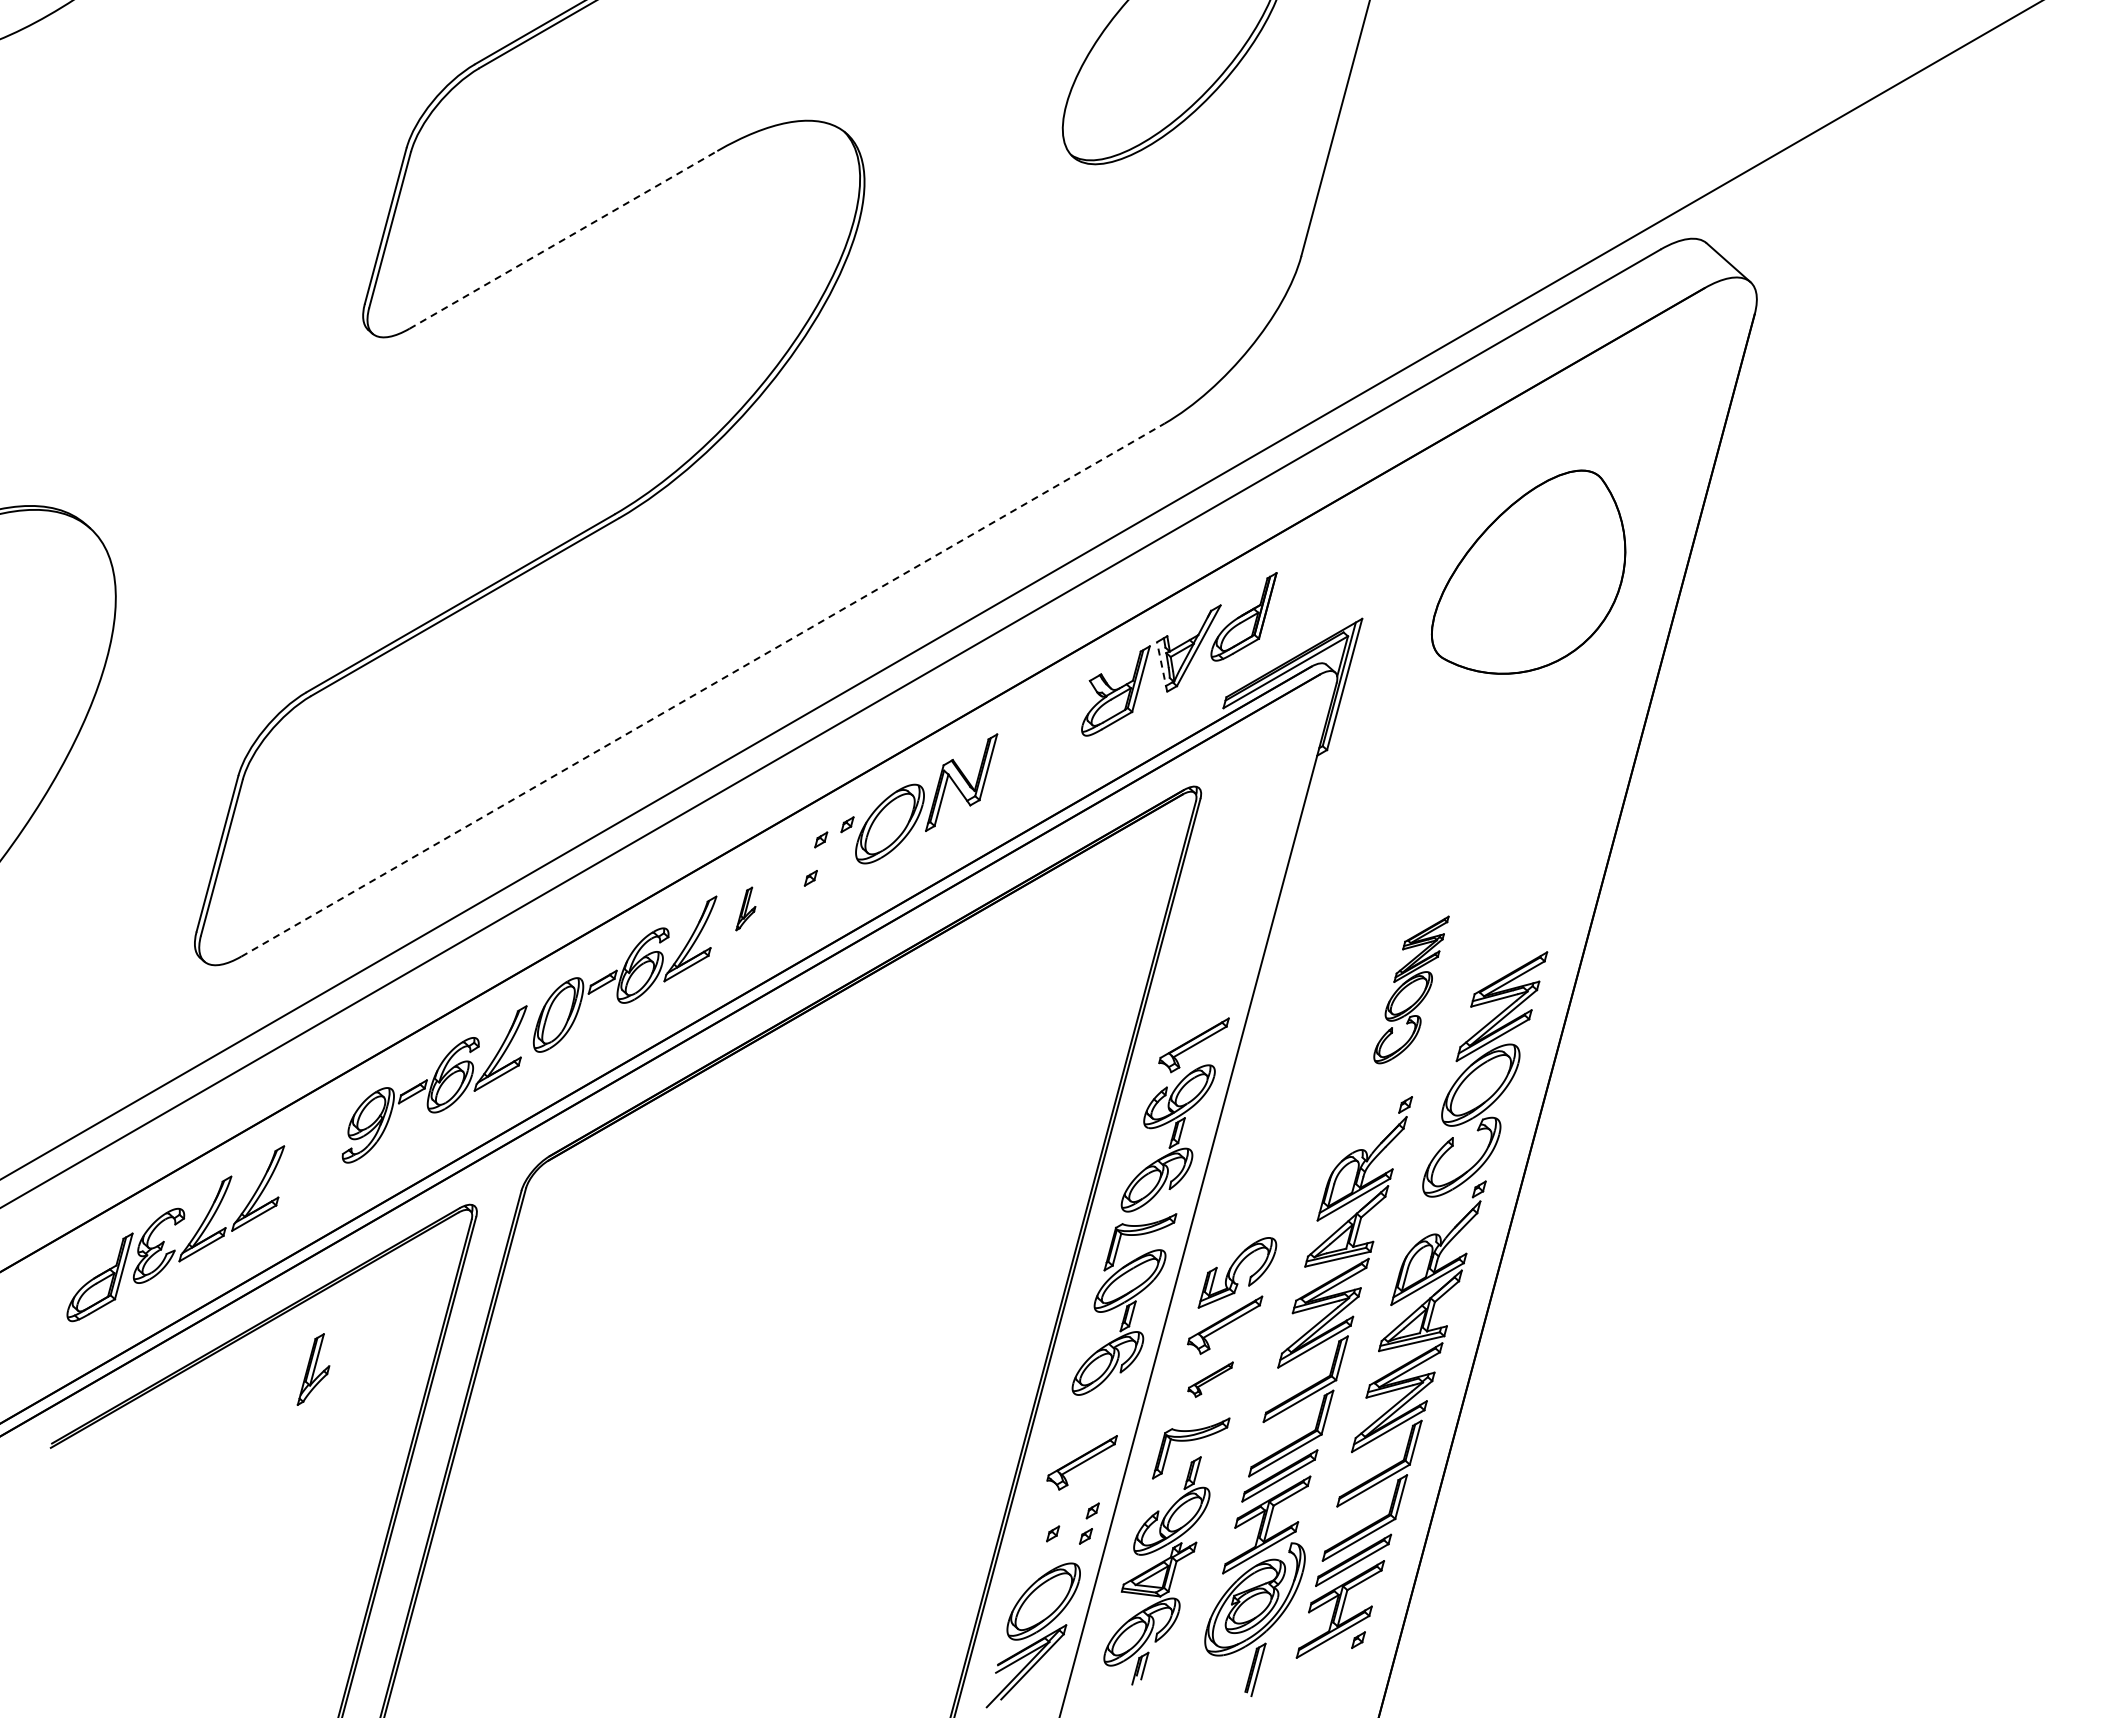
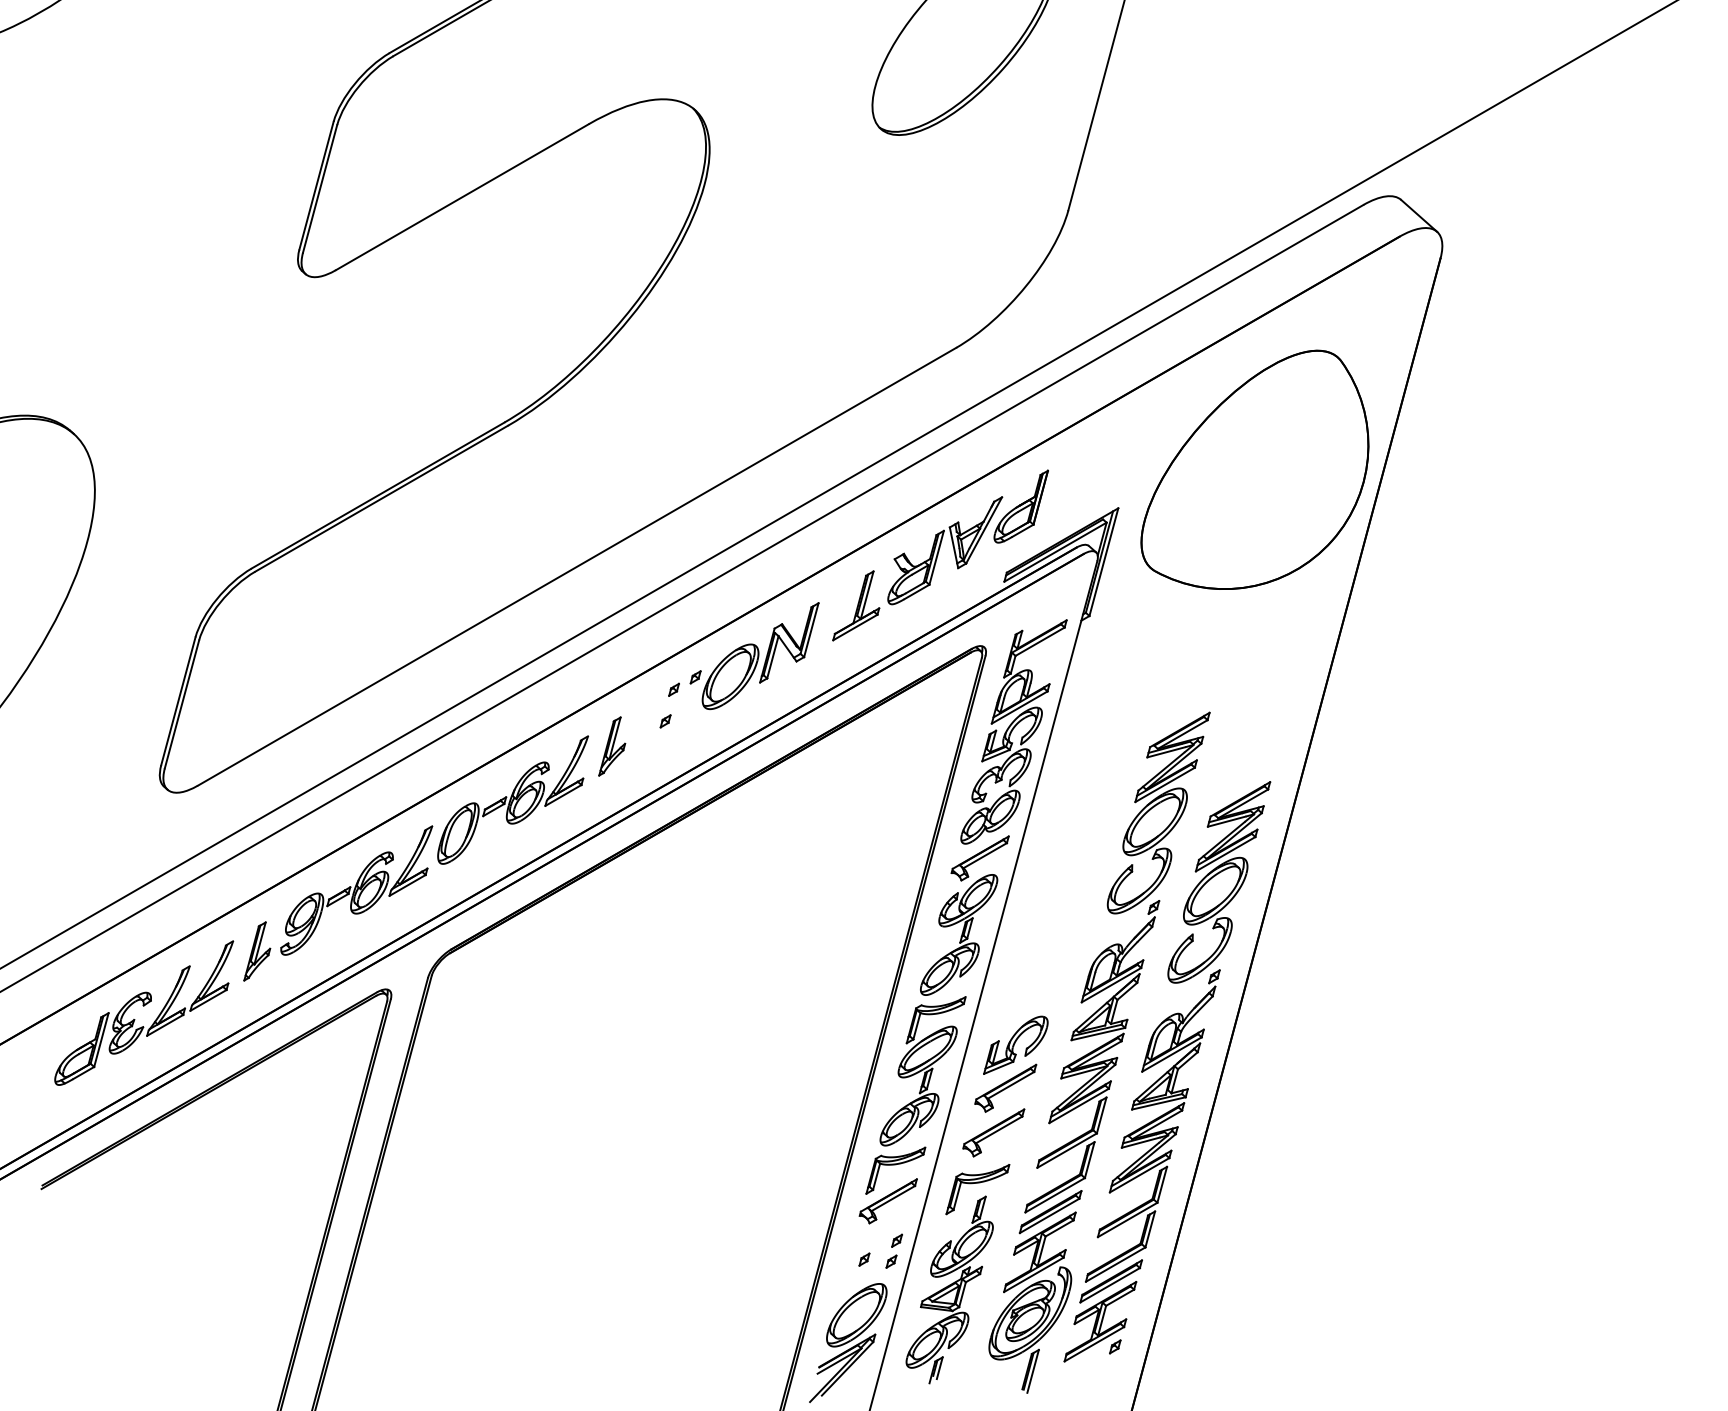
line: (563, 239) -> (462, 196), dashed -> solid
part: (1528, 572) -> (1254, 470), size x1.43
line: (1162, 666) -> (954, 547), dashed -> solid
line: (703, 689) -> (577, 566), dashed -> solid
part: (1042, 737) -> (855, 605), added
part: (1235, 891) -> (1014, 732), added
part: (745, 908) -> (611, 746), size x1.67
part: (1411, 989) -> (1158, 812), size x1.67
part: (313, 1369) -> (257, 951), moved
part: (1210, 1379) -> (993, 1132), size x1.67
part: (1091, 1418) -> (896, 1164), added

